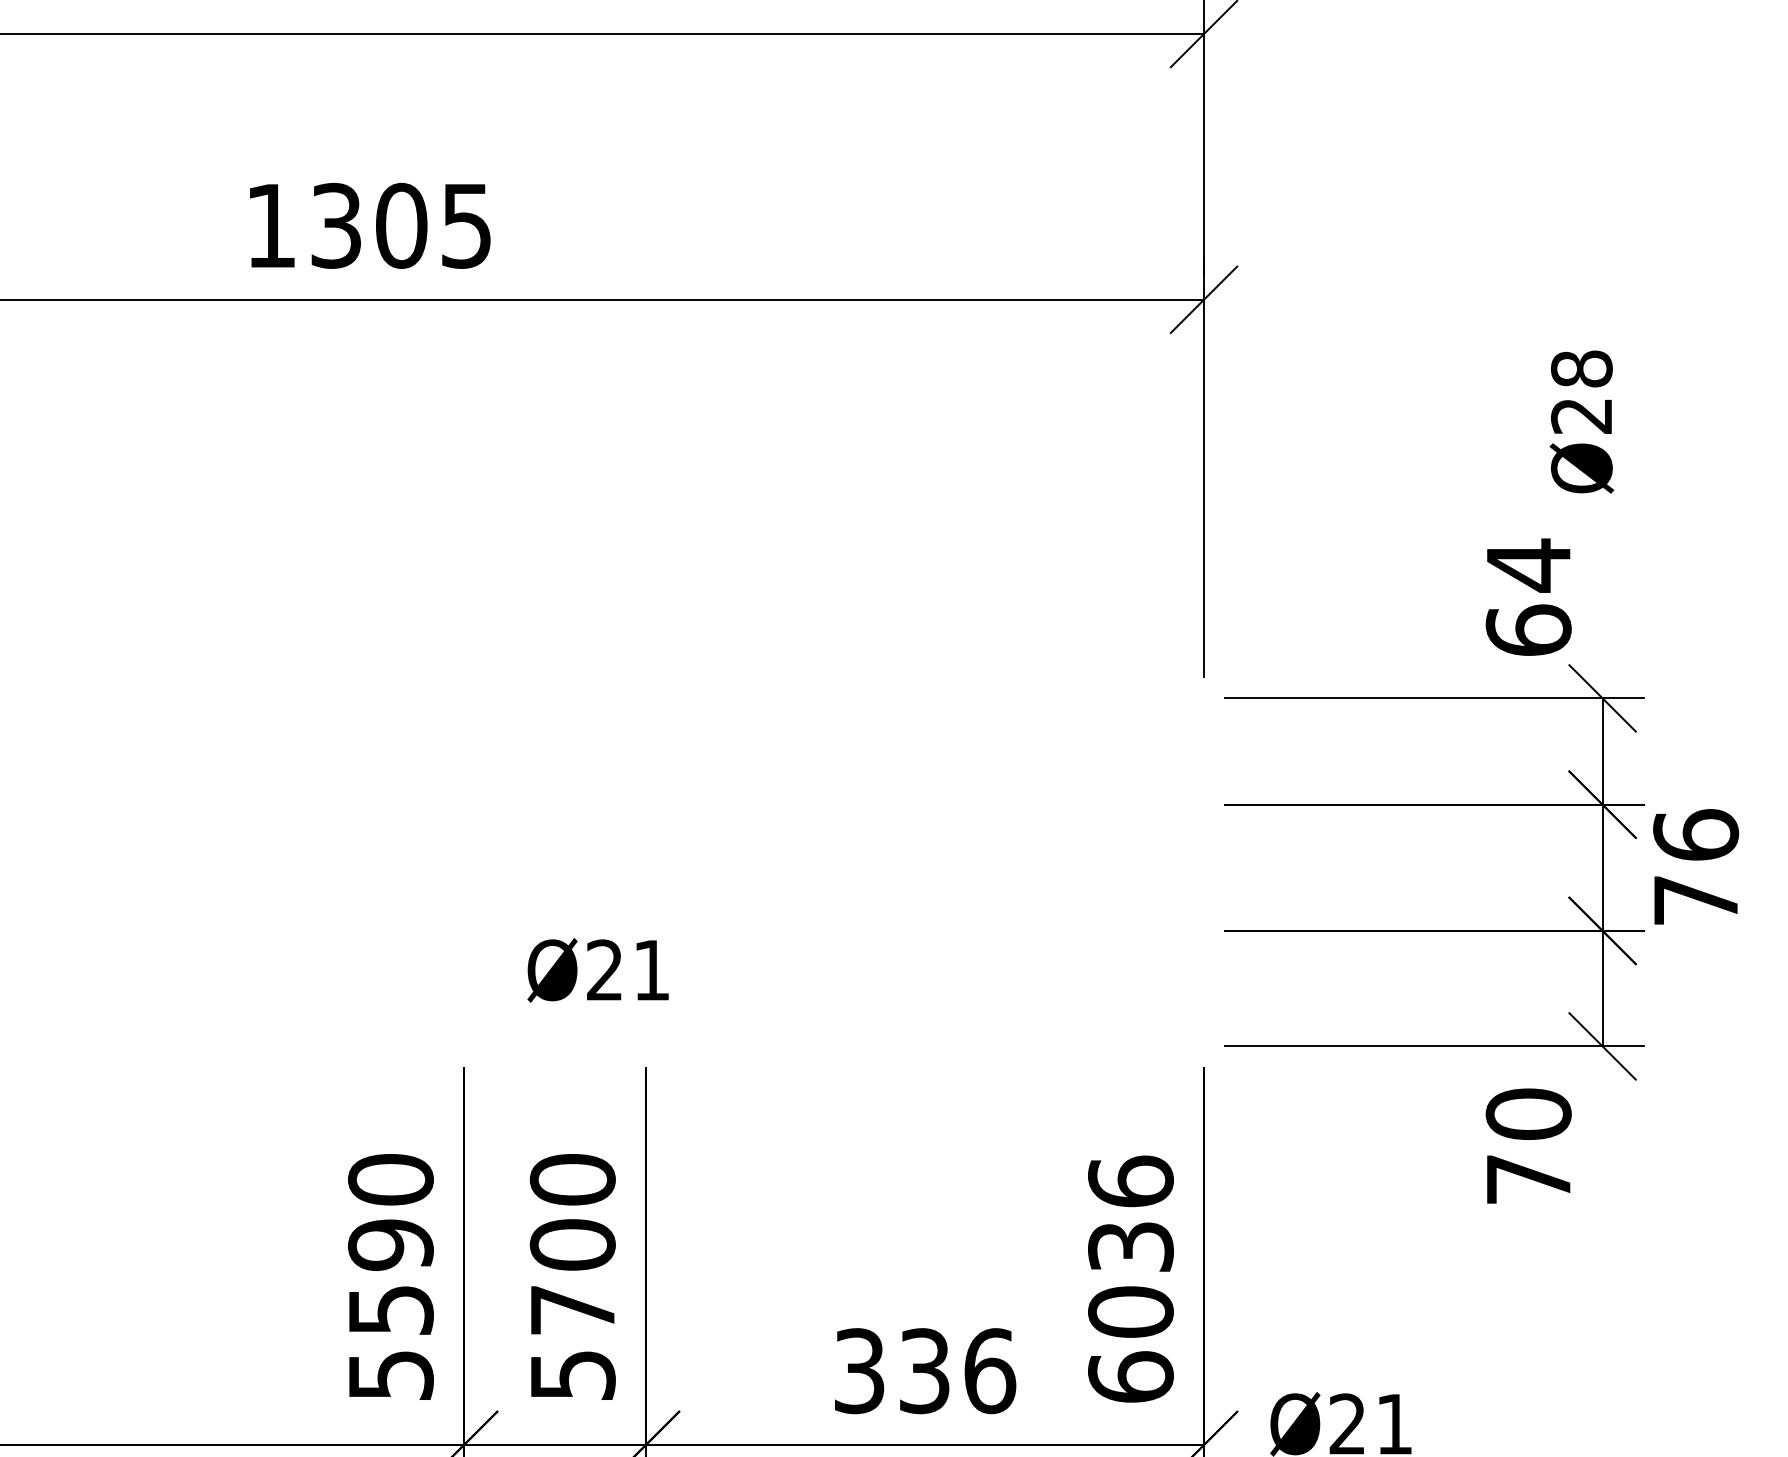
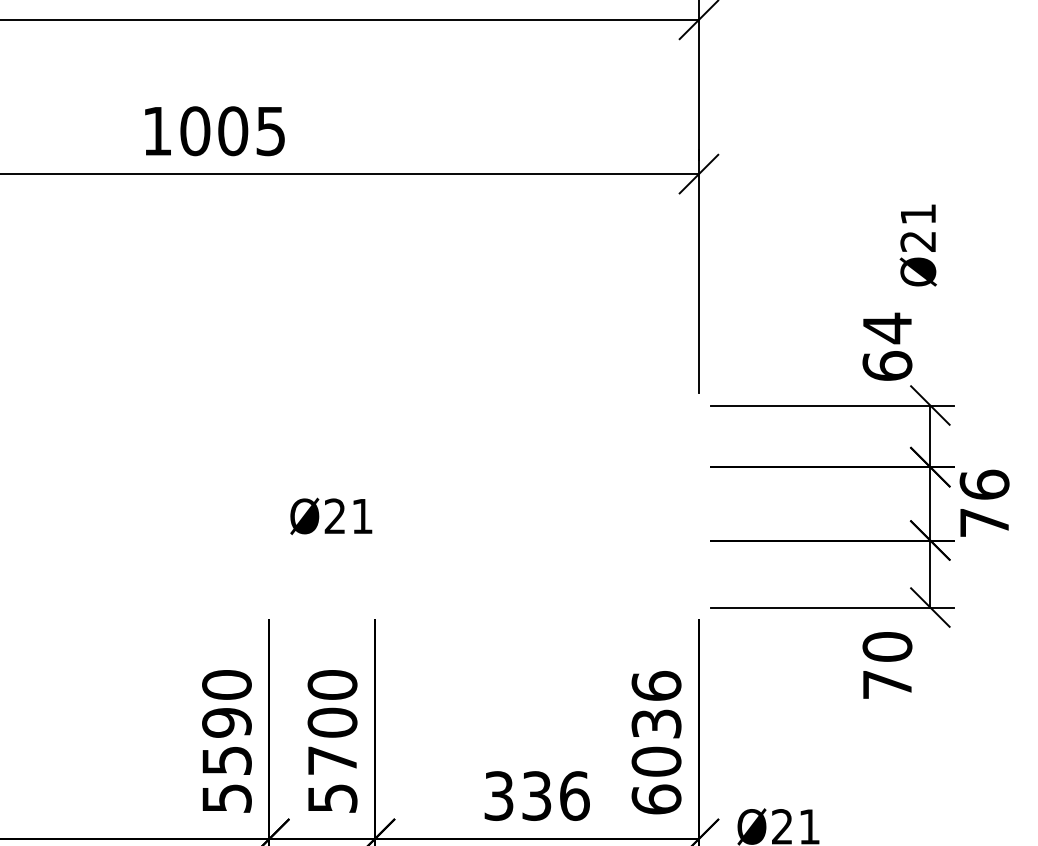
text: (336, 226) -> (195, 131), 1305 -> 1005
text: (1582, 367) -> (918, 213), Ø28 -> Ø21
text: (598, 968) -> (331, 515), moved

